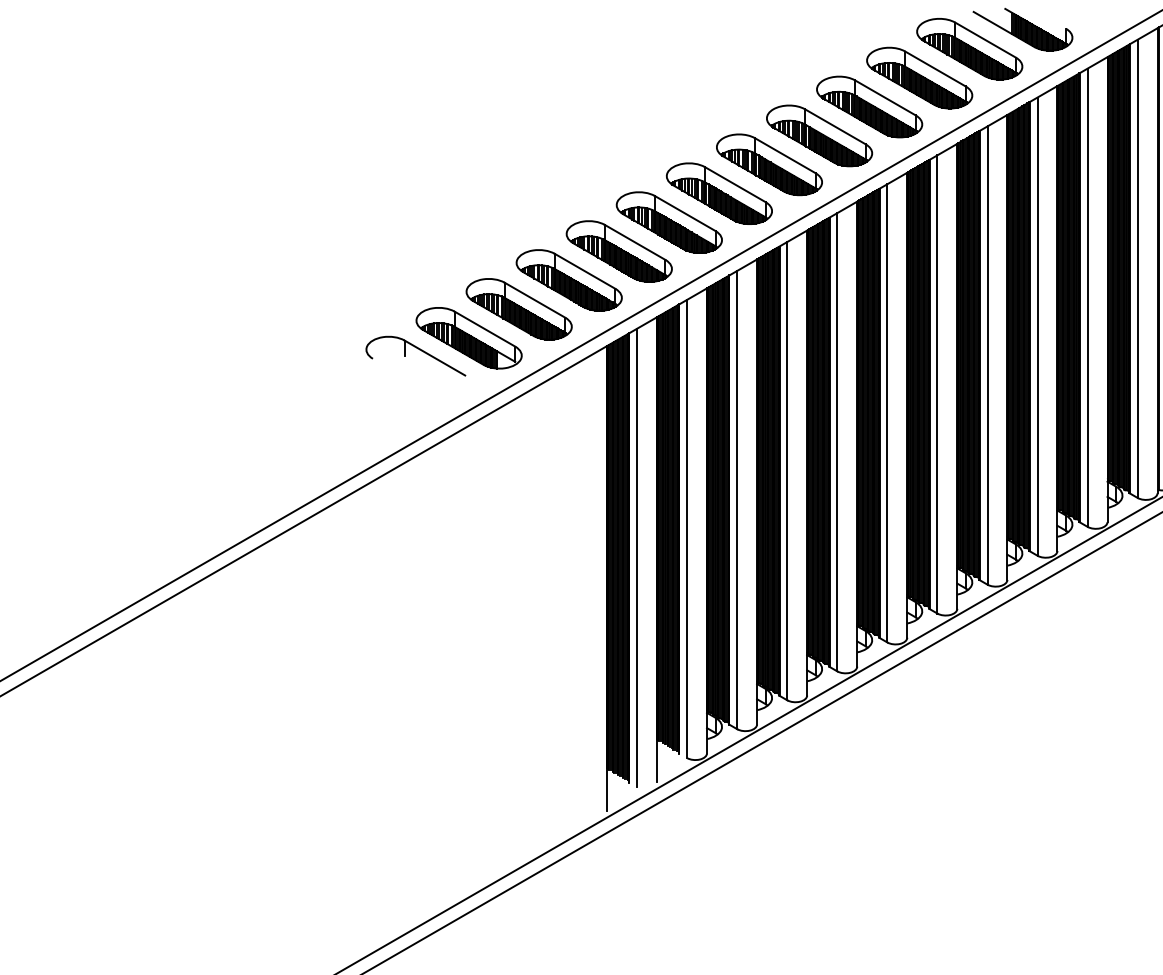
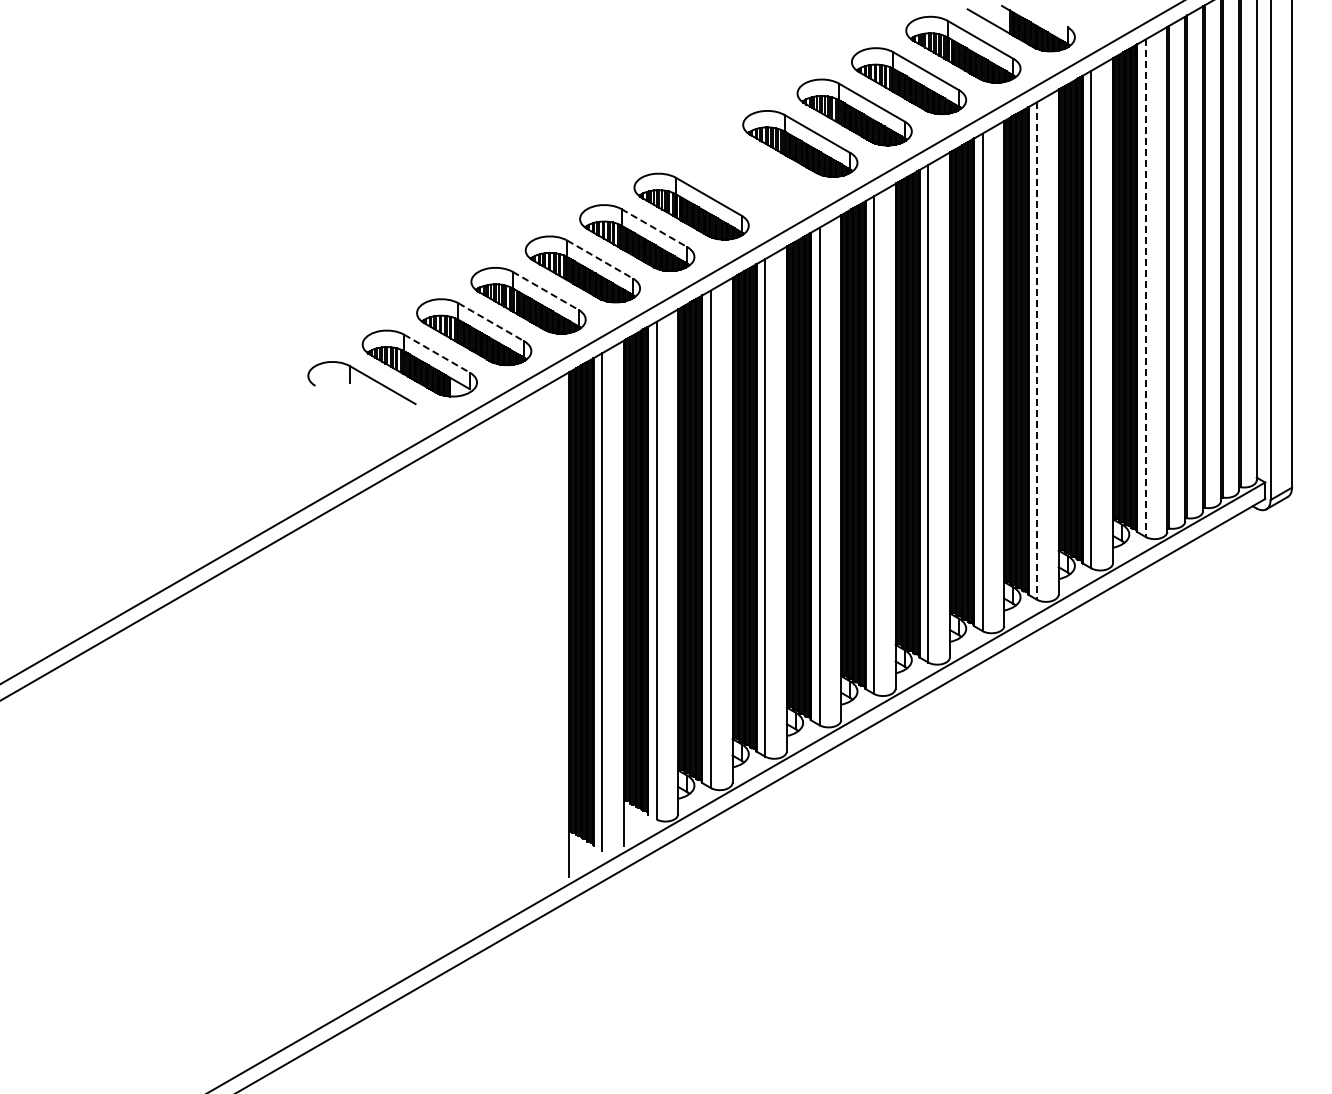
part: (769, 165) -> (745, 175), removed
line: (685, 213) -> (654, 228), solid -> dashed
line: (635, 242) -> (600, 259), solid -> dashed
line: (1137, 269) -> (1145, 288), solid -> dashed
line: (584, 270) -> (545, 290), solid -> dashed
line: (535, 300) -> (491, 322), solid -> dashed
line: (1037, 327) -> (1037, 351), solid -> dashed
line: (485, 328) -> (437, 353), solid -> dashed

